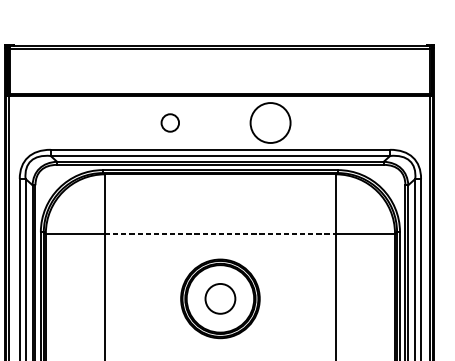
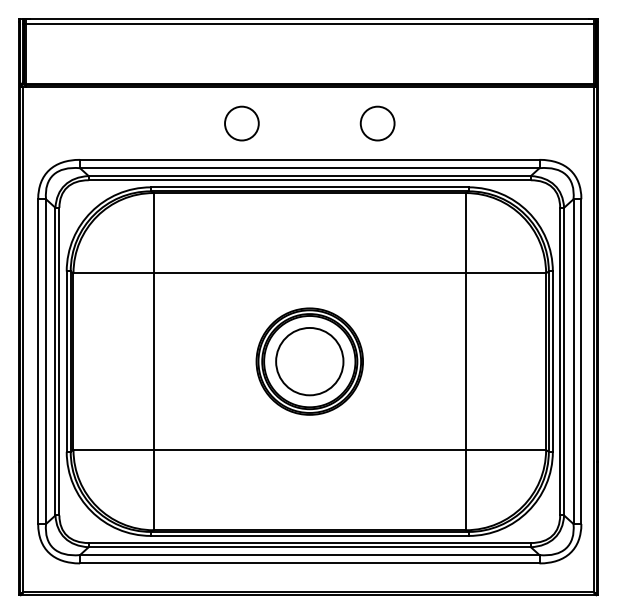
circle: (169, 122) -> (241, 123), size x1.43
circle: (270, 122) -> (377, 123), size x0.62
line: (220, 233) -> (310, 273), dashed -> solid
circle: (220, 298) -> (309, 361), size x1.67

